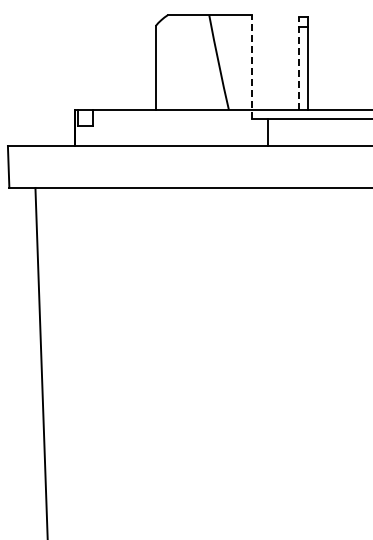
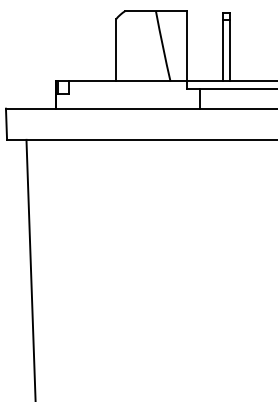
line: (298, 62) -> (222, 46), dashed -> solid
line: (251, 66) -> (187, 49), dashed -> solid

